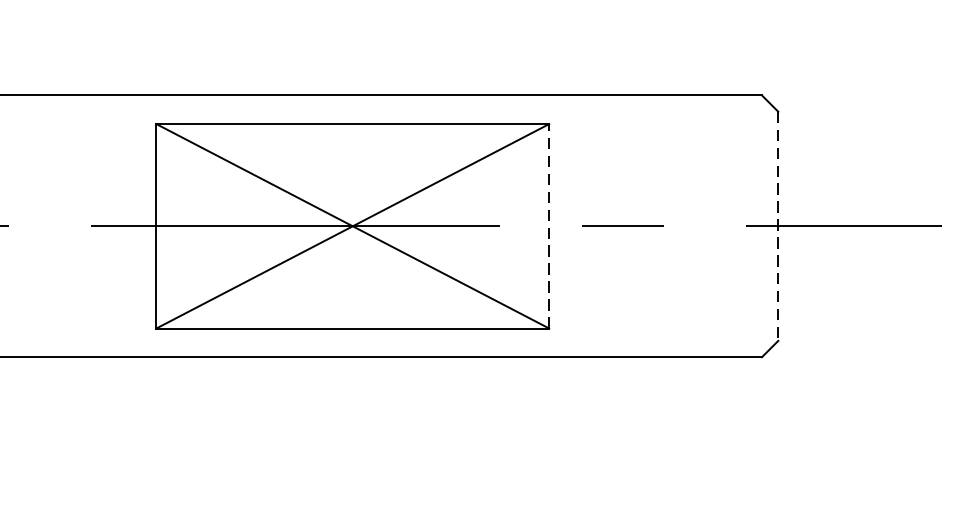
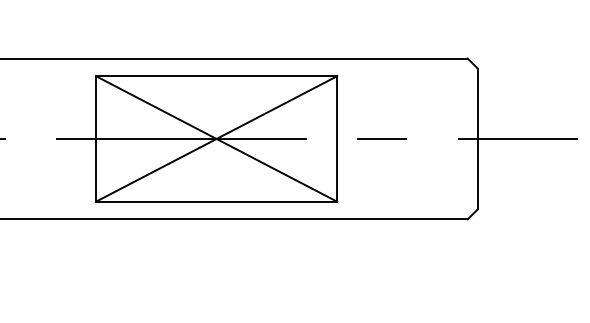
line: (549, 225) -> (337, 138), dashed -> solid
line: (777, 227) -> (477, 139), dashed -> solid

